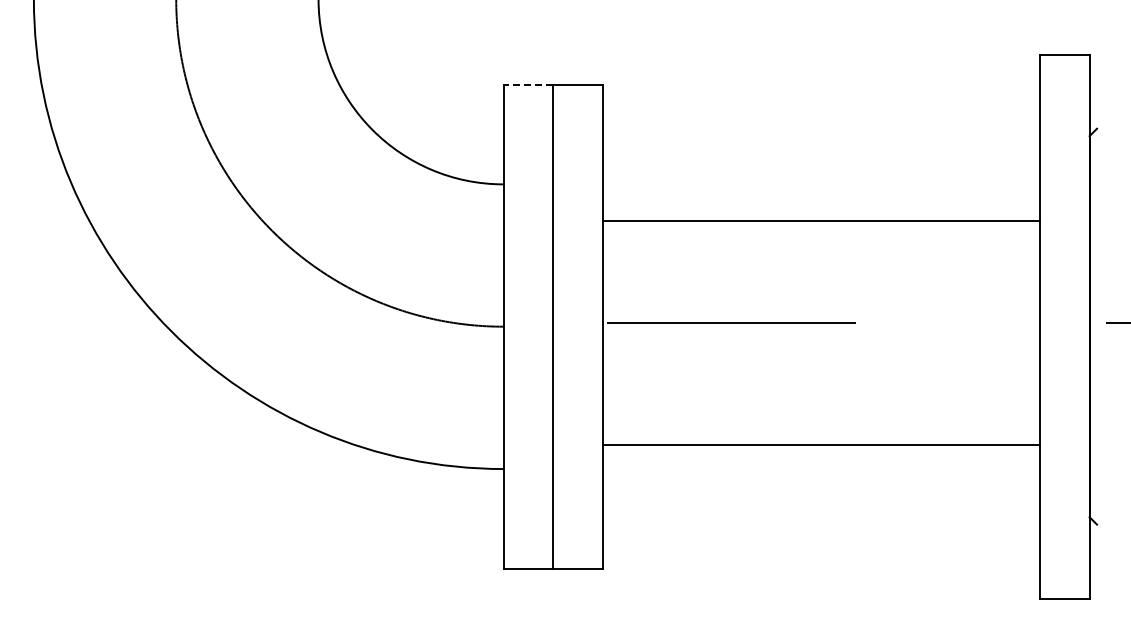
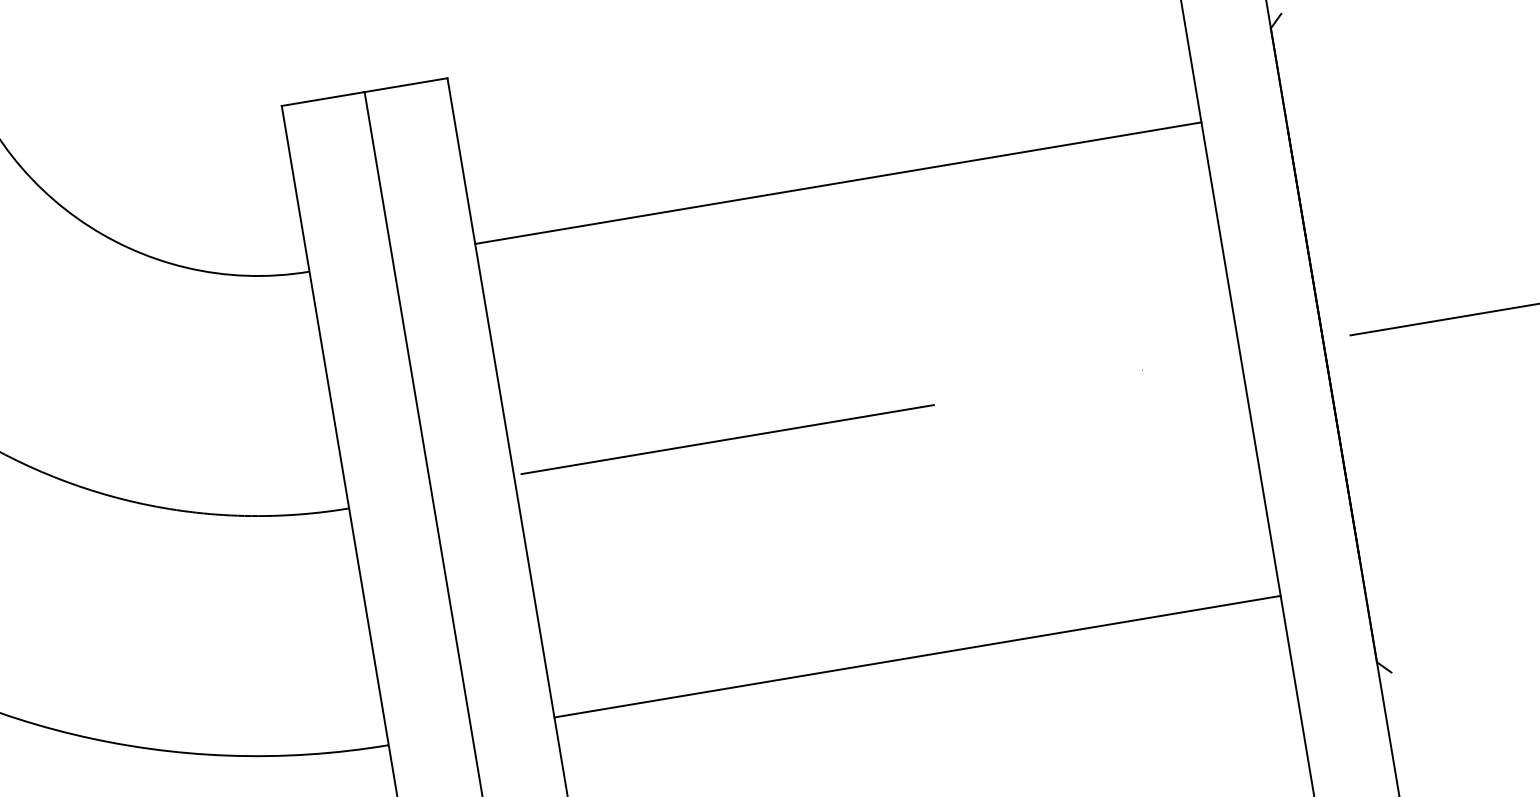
line: (528, 84) -> (323, 98), dashed -> solid
line: (821, 221) -> (838, 183), moved
line: (821, 445) -> (917, 657), moved

